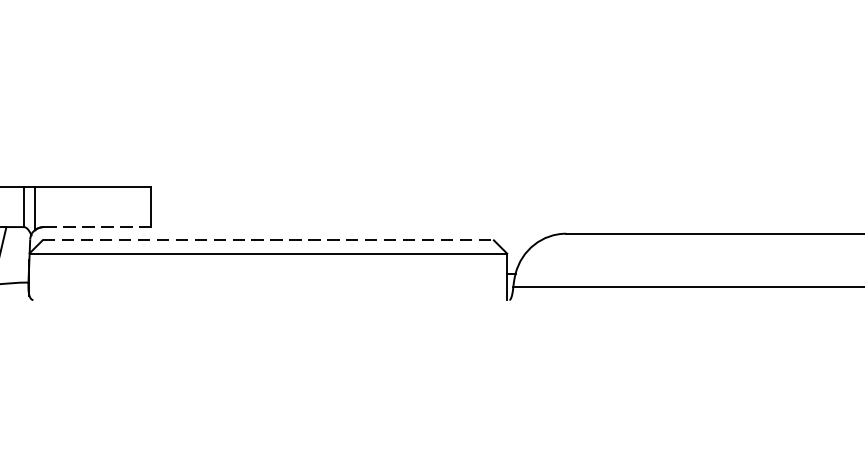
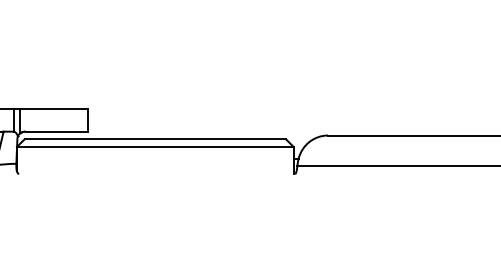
line: (97, 226) -> (56, 131), dashed -> solid
line: (268, 240) -> (155, 139), dashed -> solid

